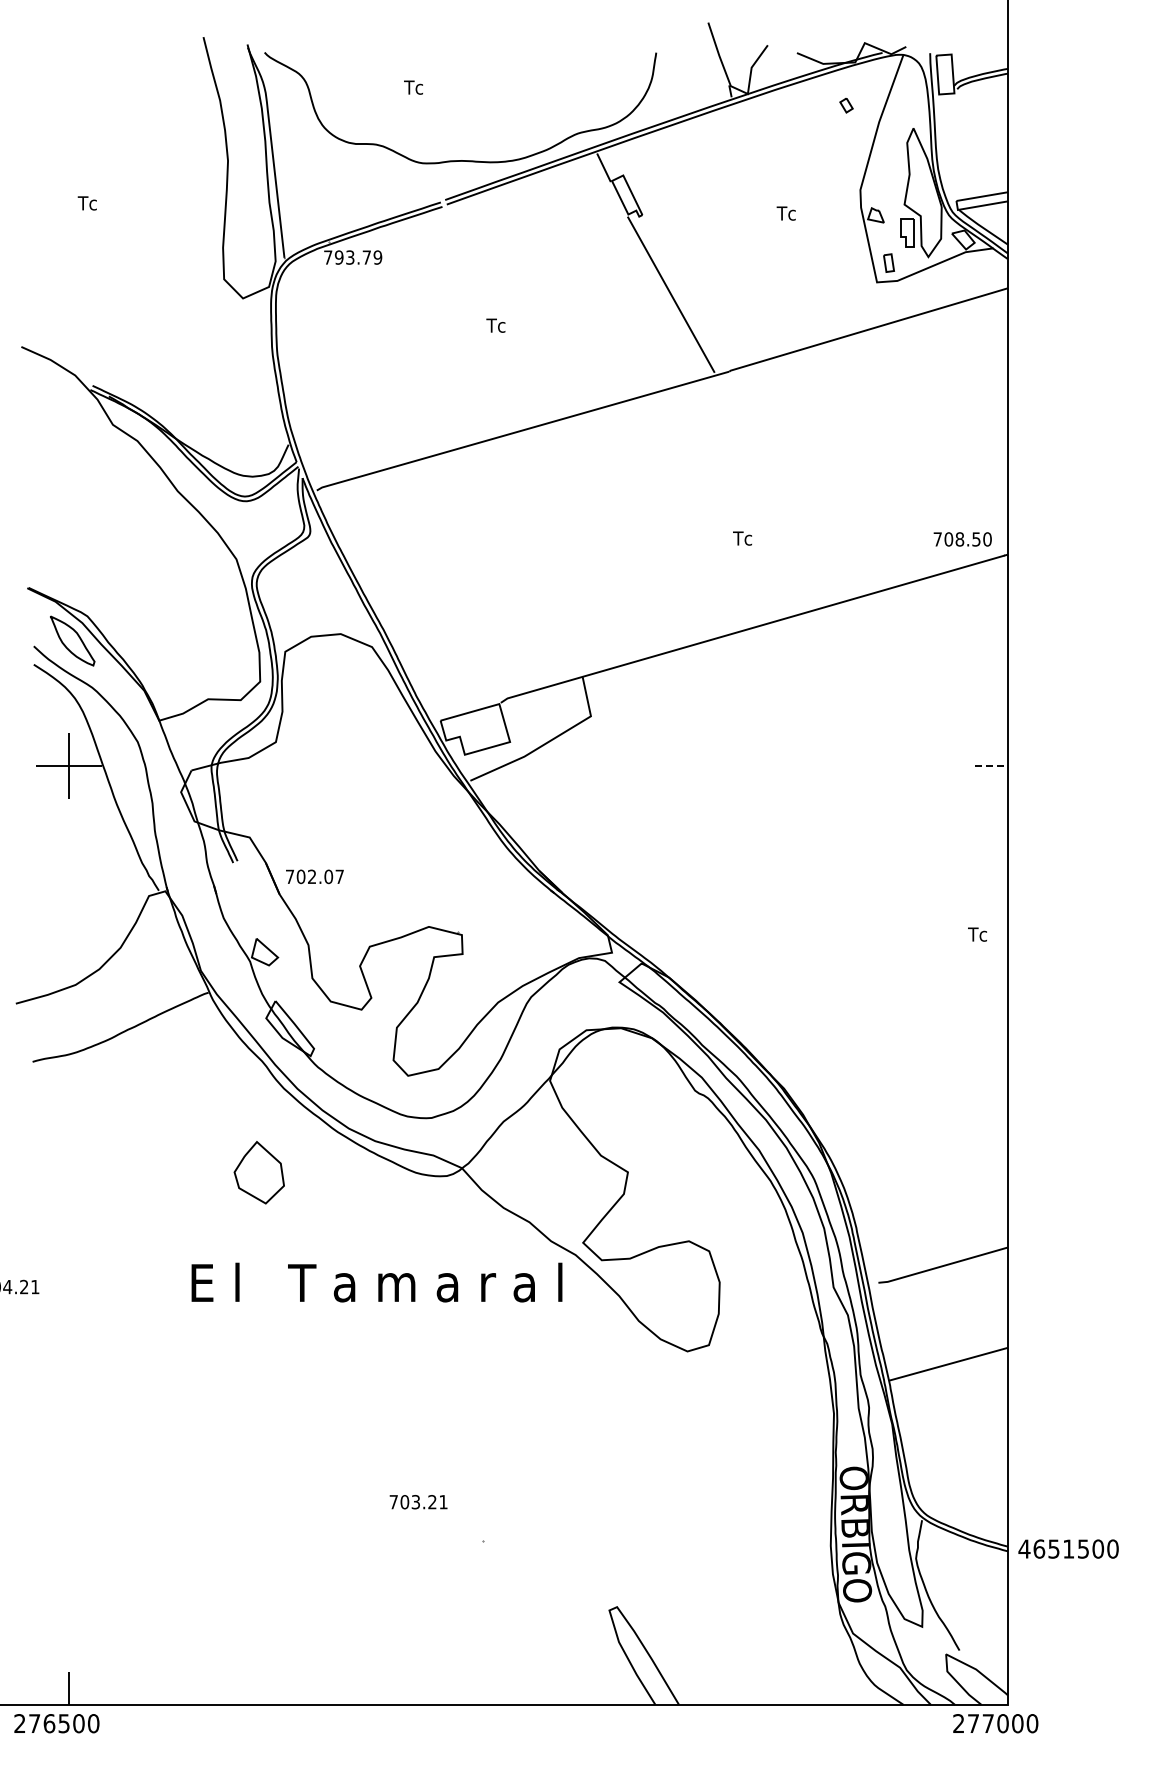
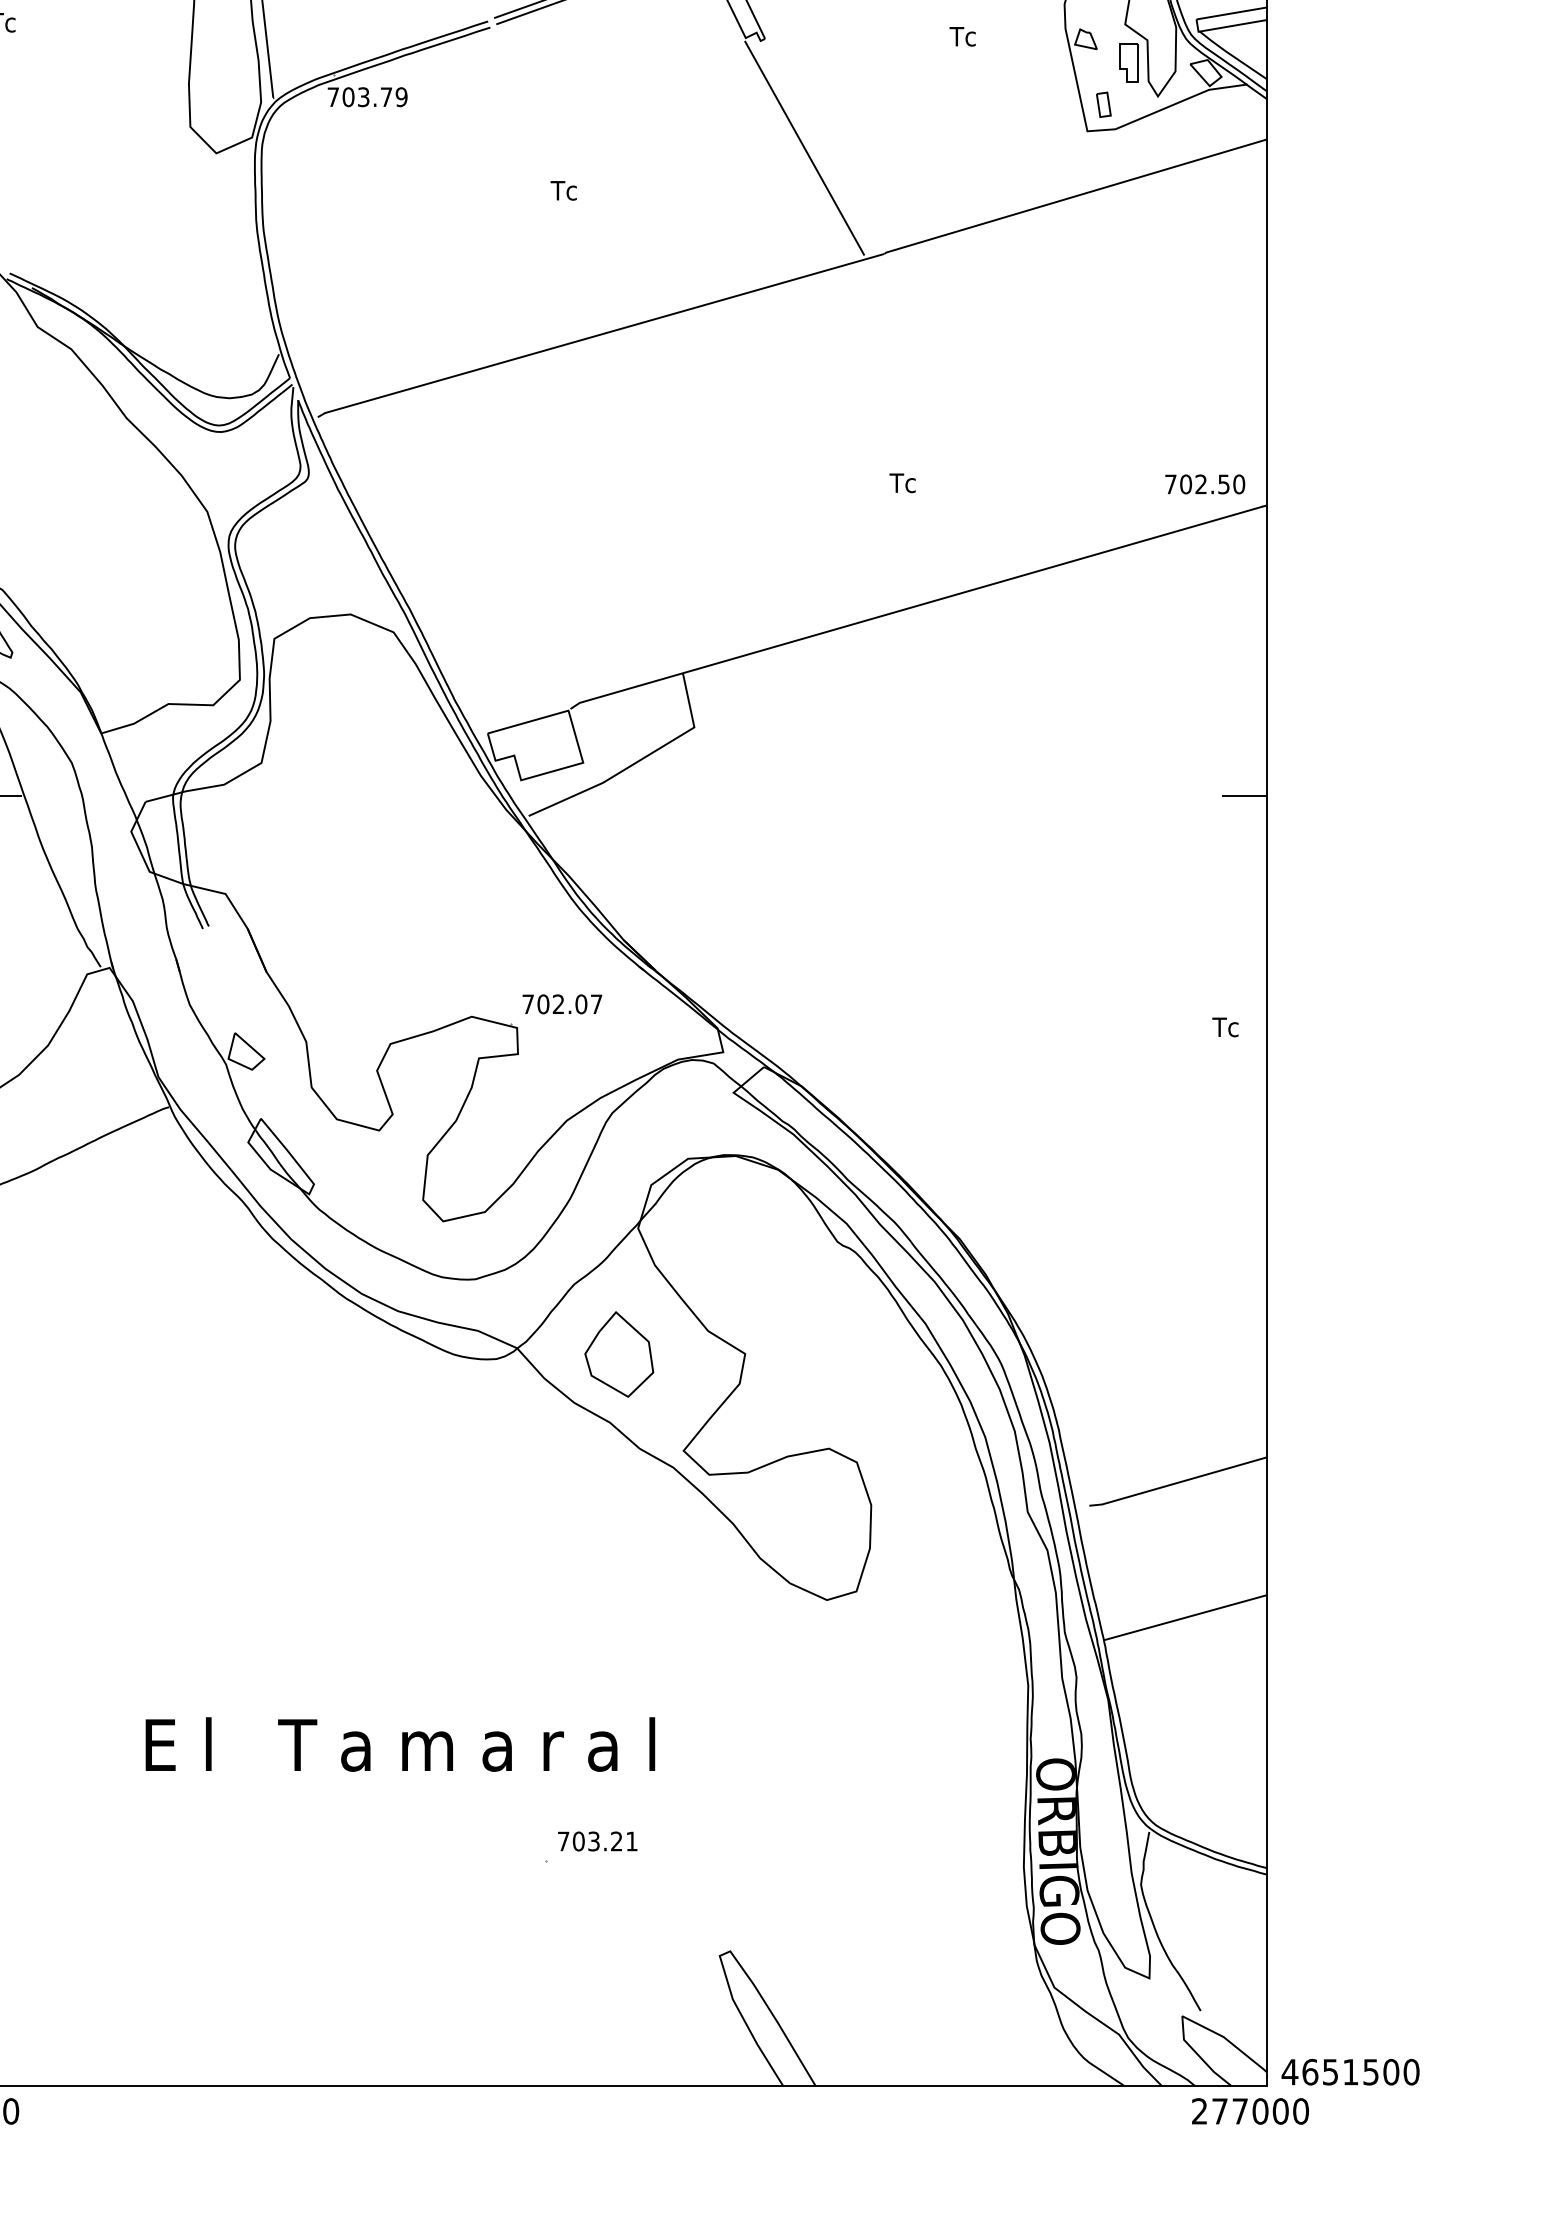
text: (338, 257) -> (347, 97), 793.79 -> 703.79
text: (959, 539) -> (1200, 484), 708.50 -> 702.50
line: (991, 766) -> (1244, 796), dashed -> solid
text: (314, 876) -> (561, 1003), moved
part: (258, 1172) -> (618, 1354), moved
text: (376, 1282) -> (399, 1744), moved
text: (418, 1502) -> (597, 1841), moved
text: (1068, 1548) -> (1350, 2071), moved

